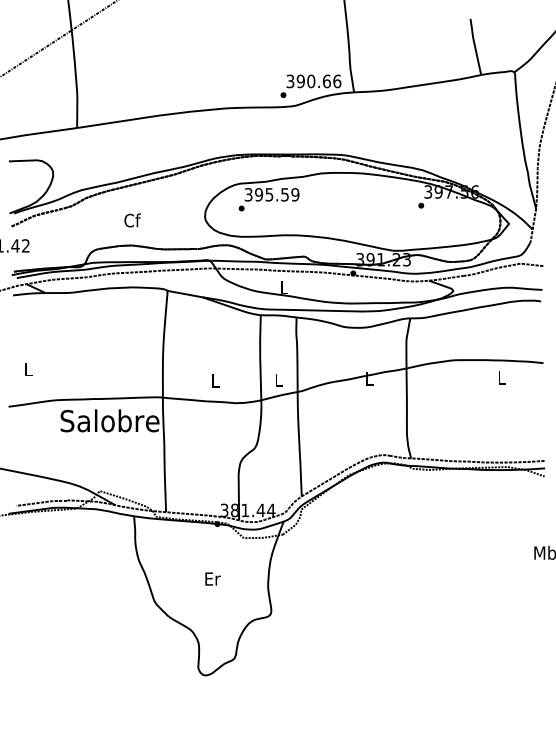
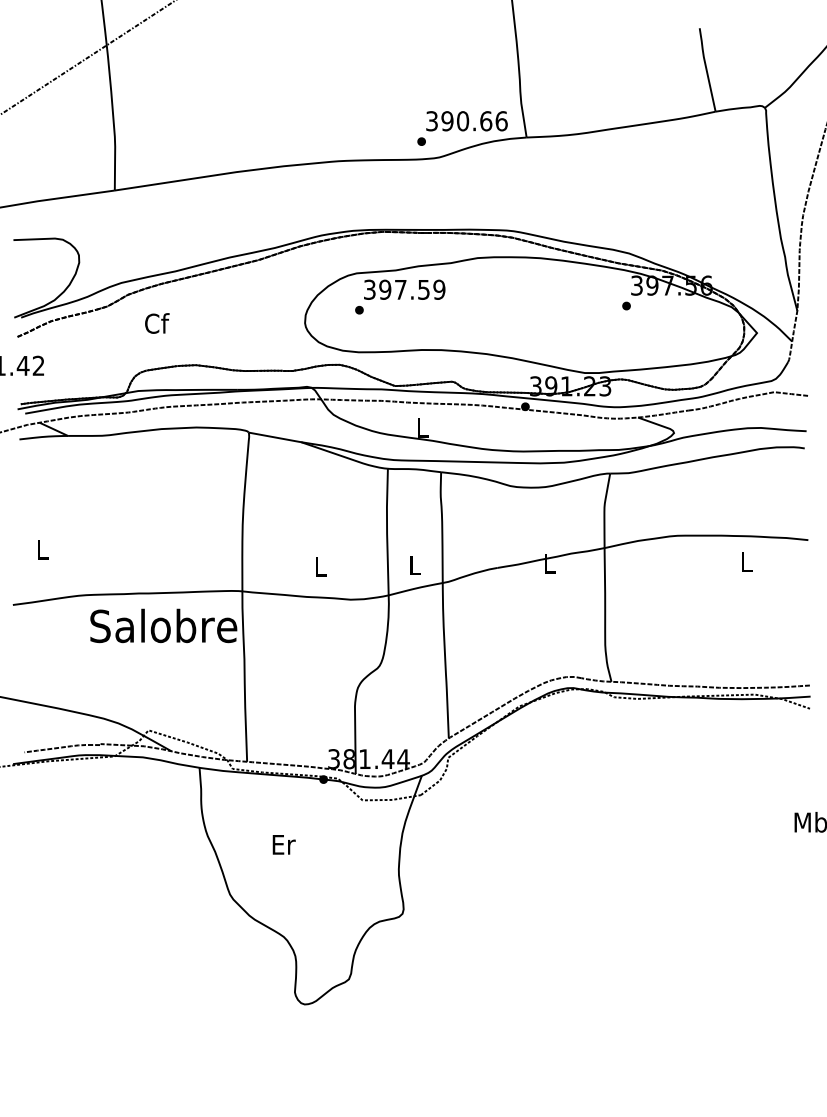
text: (269, 194) -> (400, 289), 395.59 -> 397.59
text: (132, 220) -> (157, 323), moved
text: (212, 578) -> (283, 843), moved

